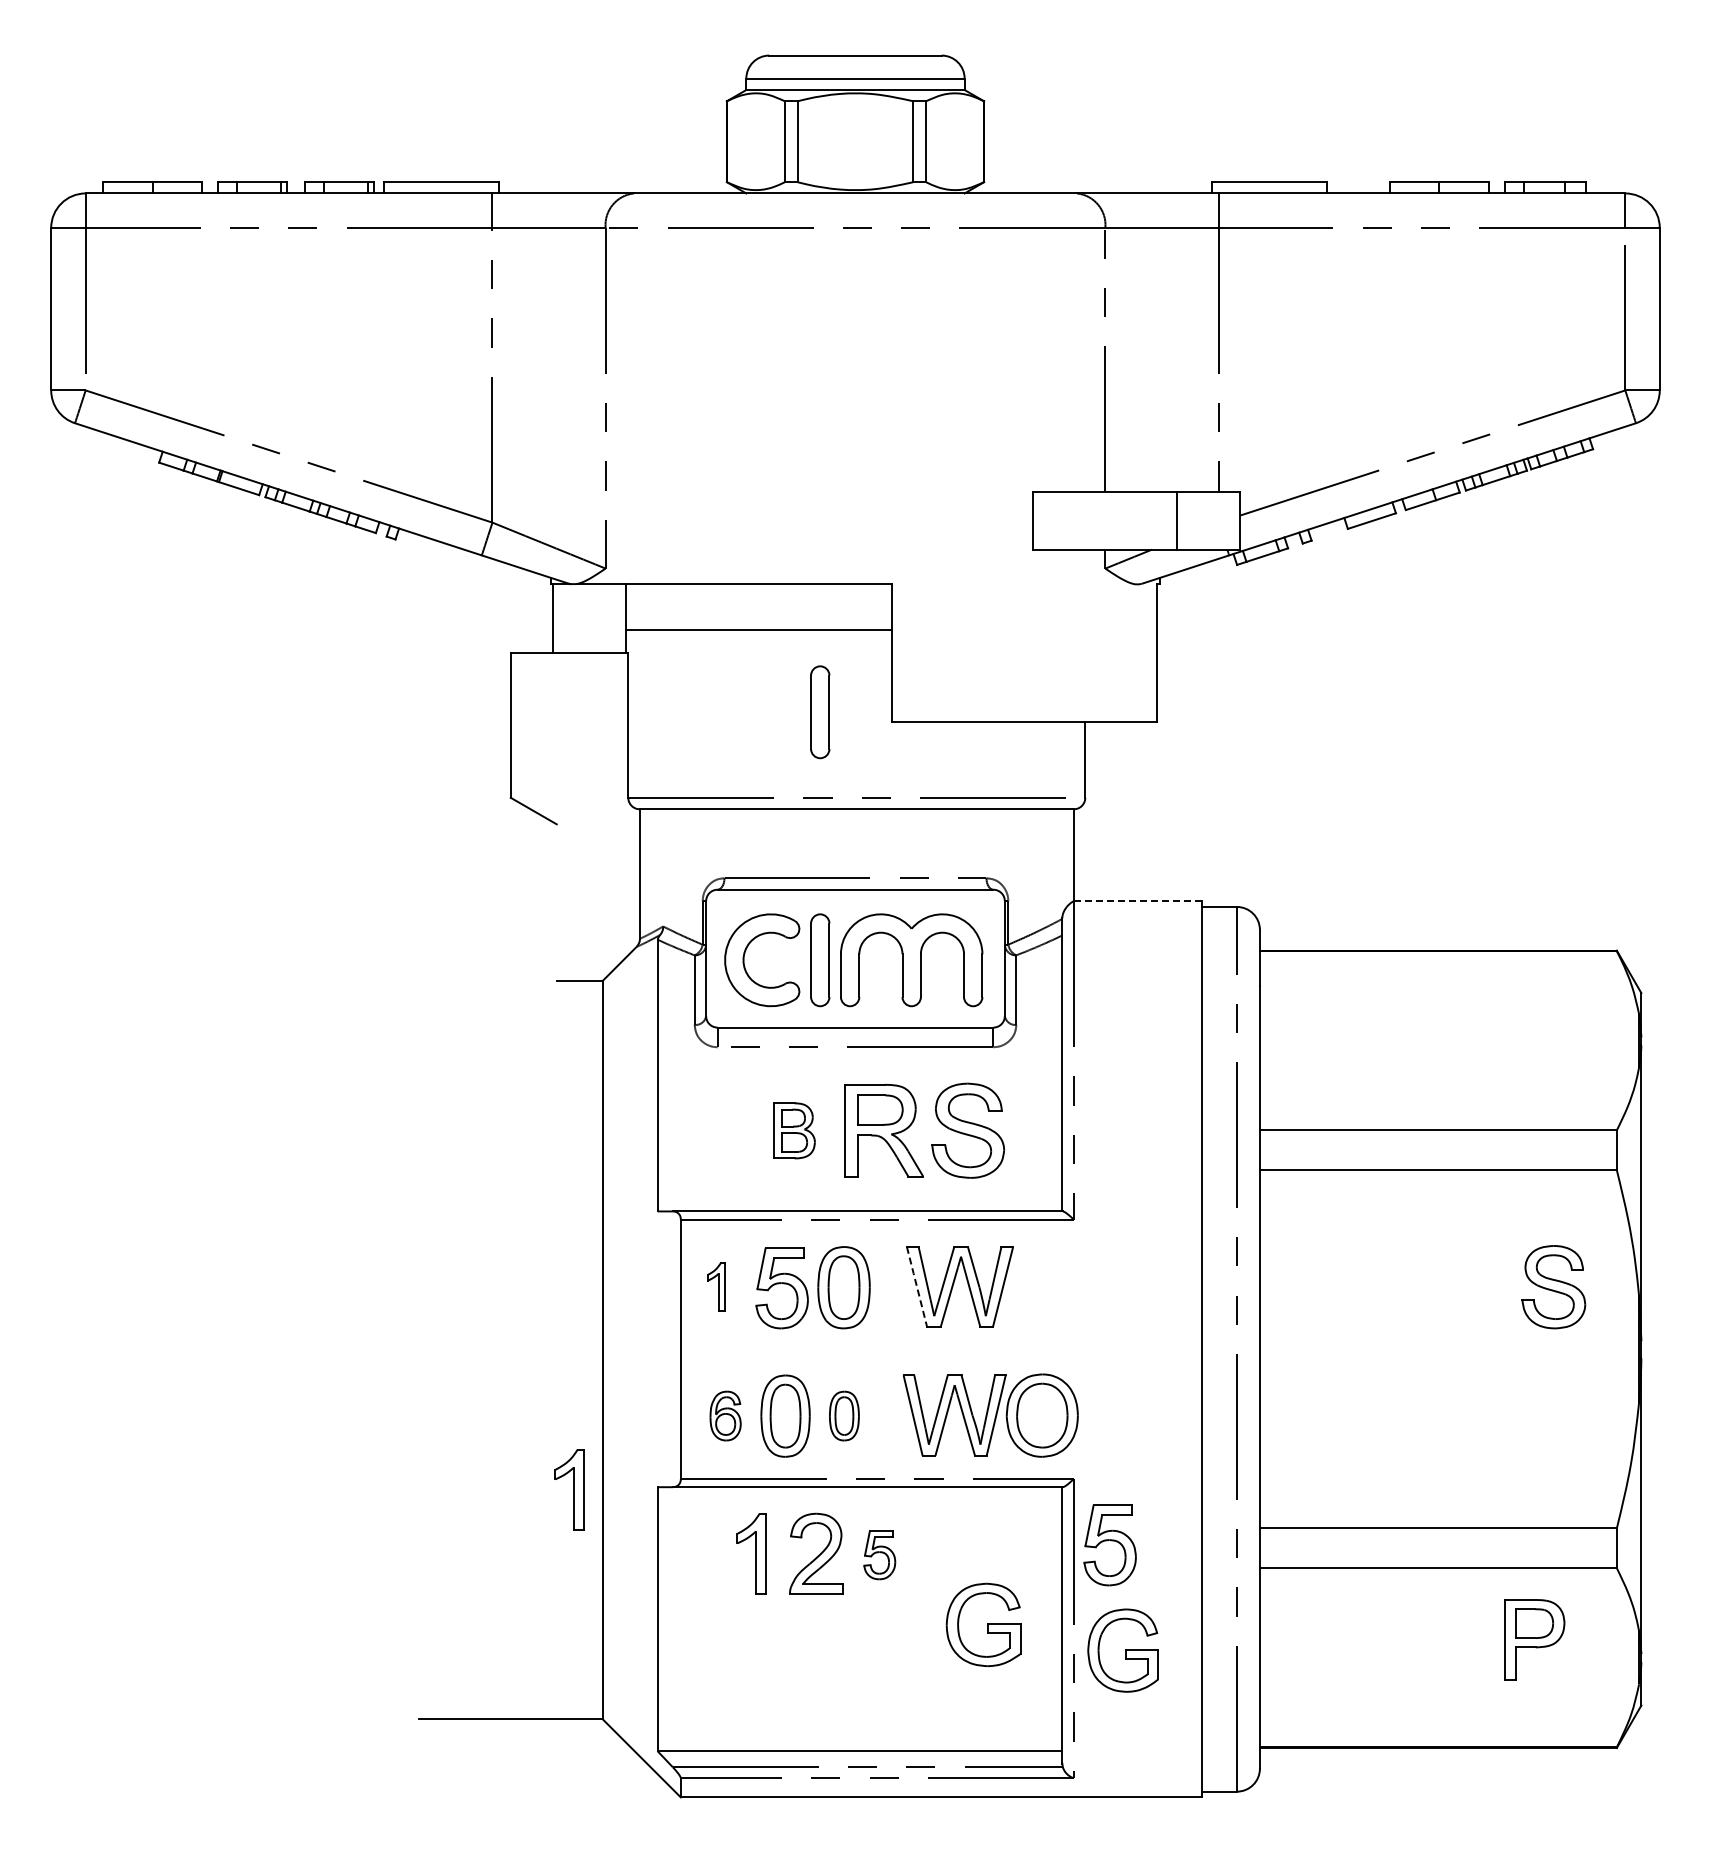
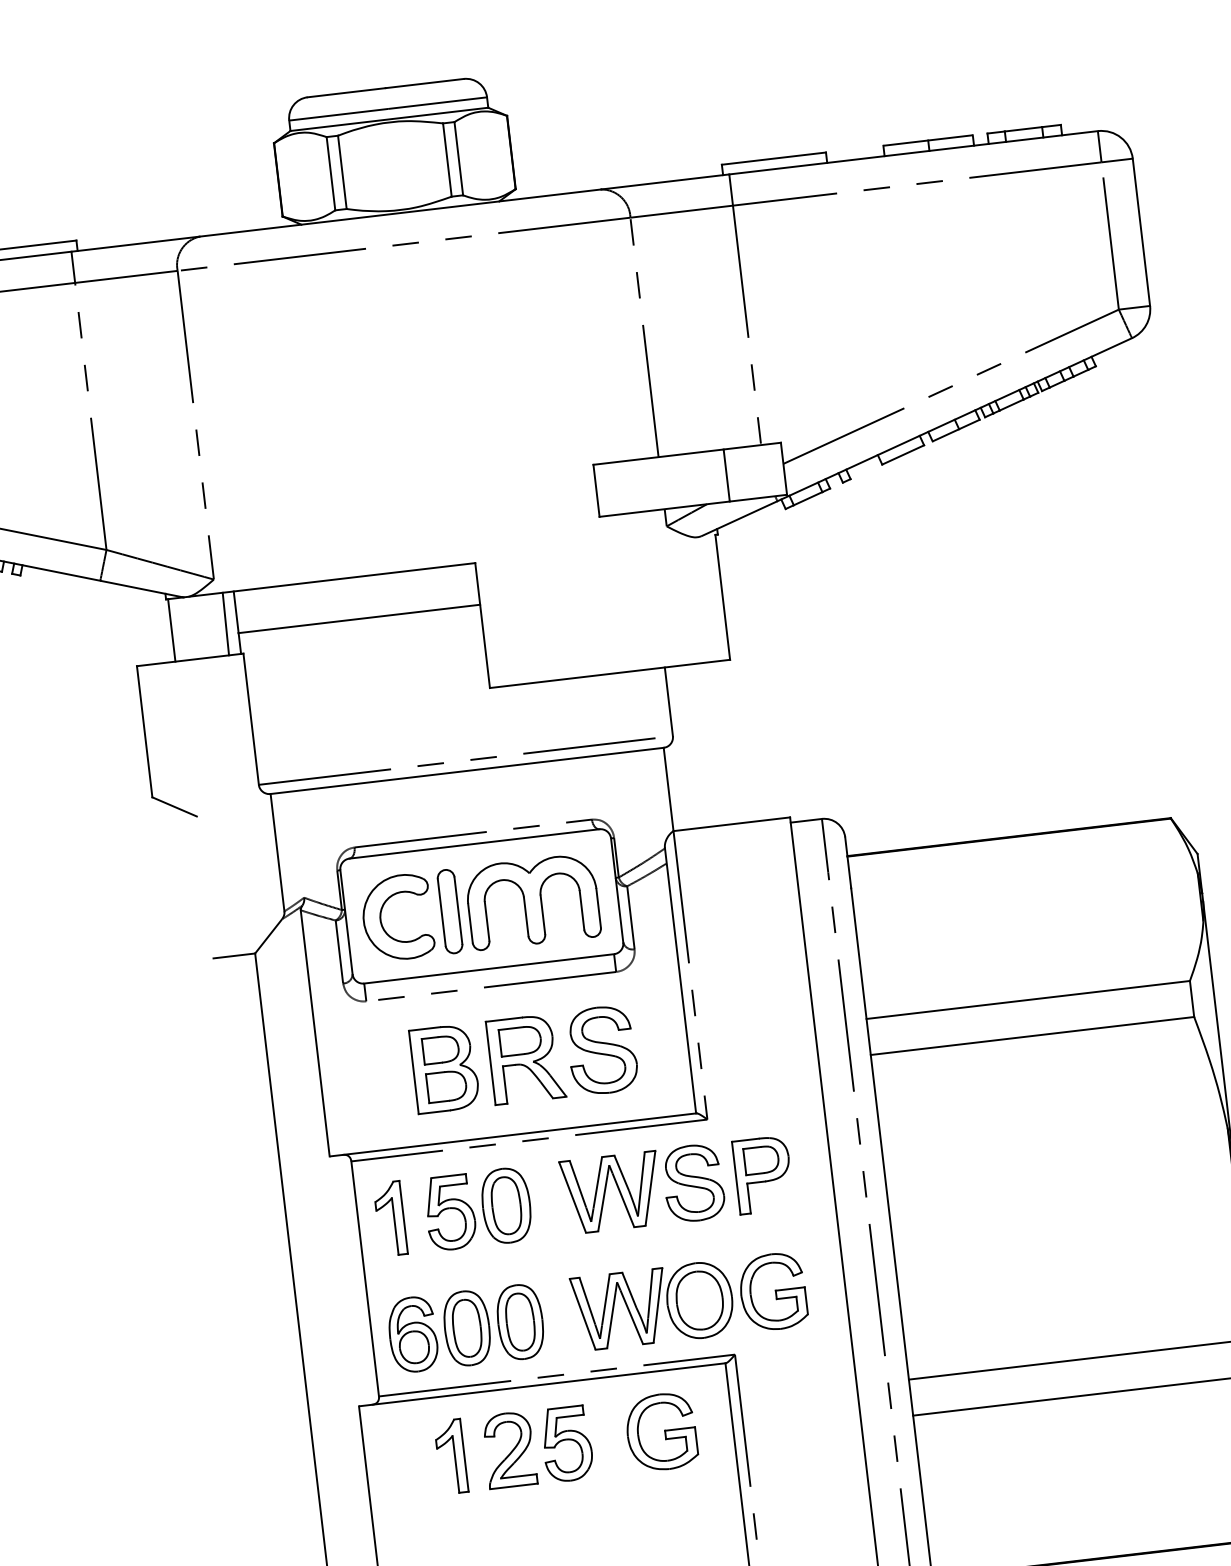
line: (612, 618) -> (225, 624), added
part: (820, 712) -> (423, 687), removed
line: (1137, 901) -> (731, 824), dashed -> solid
part: (794, 1130) -> (444, 1068), size x1.67
part: (716, 1286) -> (390, 1218), size x1.67
line: (917, 1286) -> (572, 1196), dashed -> solid
part: (1553, 1287) -> (693, 1183), moved
part: (725, 1415) -> (412, 1334), size x1.67
part: (844, 1415) -> (520, 1321), size x1.67
part: (569, 1489) -> (279, 1417), removed
part: (1109, 1545) -> (774, 1411), removed
part: (879, 1555) -> (567, 1444), size x1.67
part: (983, 1624) -> (661, 1431), moved
part: (1534, 1639) -> (763, 1174), moved
part: (1122, 1650) -> (772, 1291), moved

